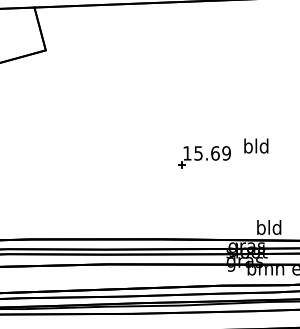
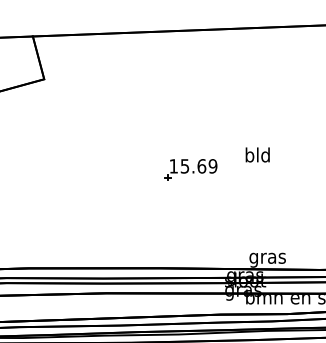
text: (256, 145) -> (257, 154), moved
part: (204, 156) -> (190, 169), moved
text: (269, 228) -> (267, 257), bld -> gras

